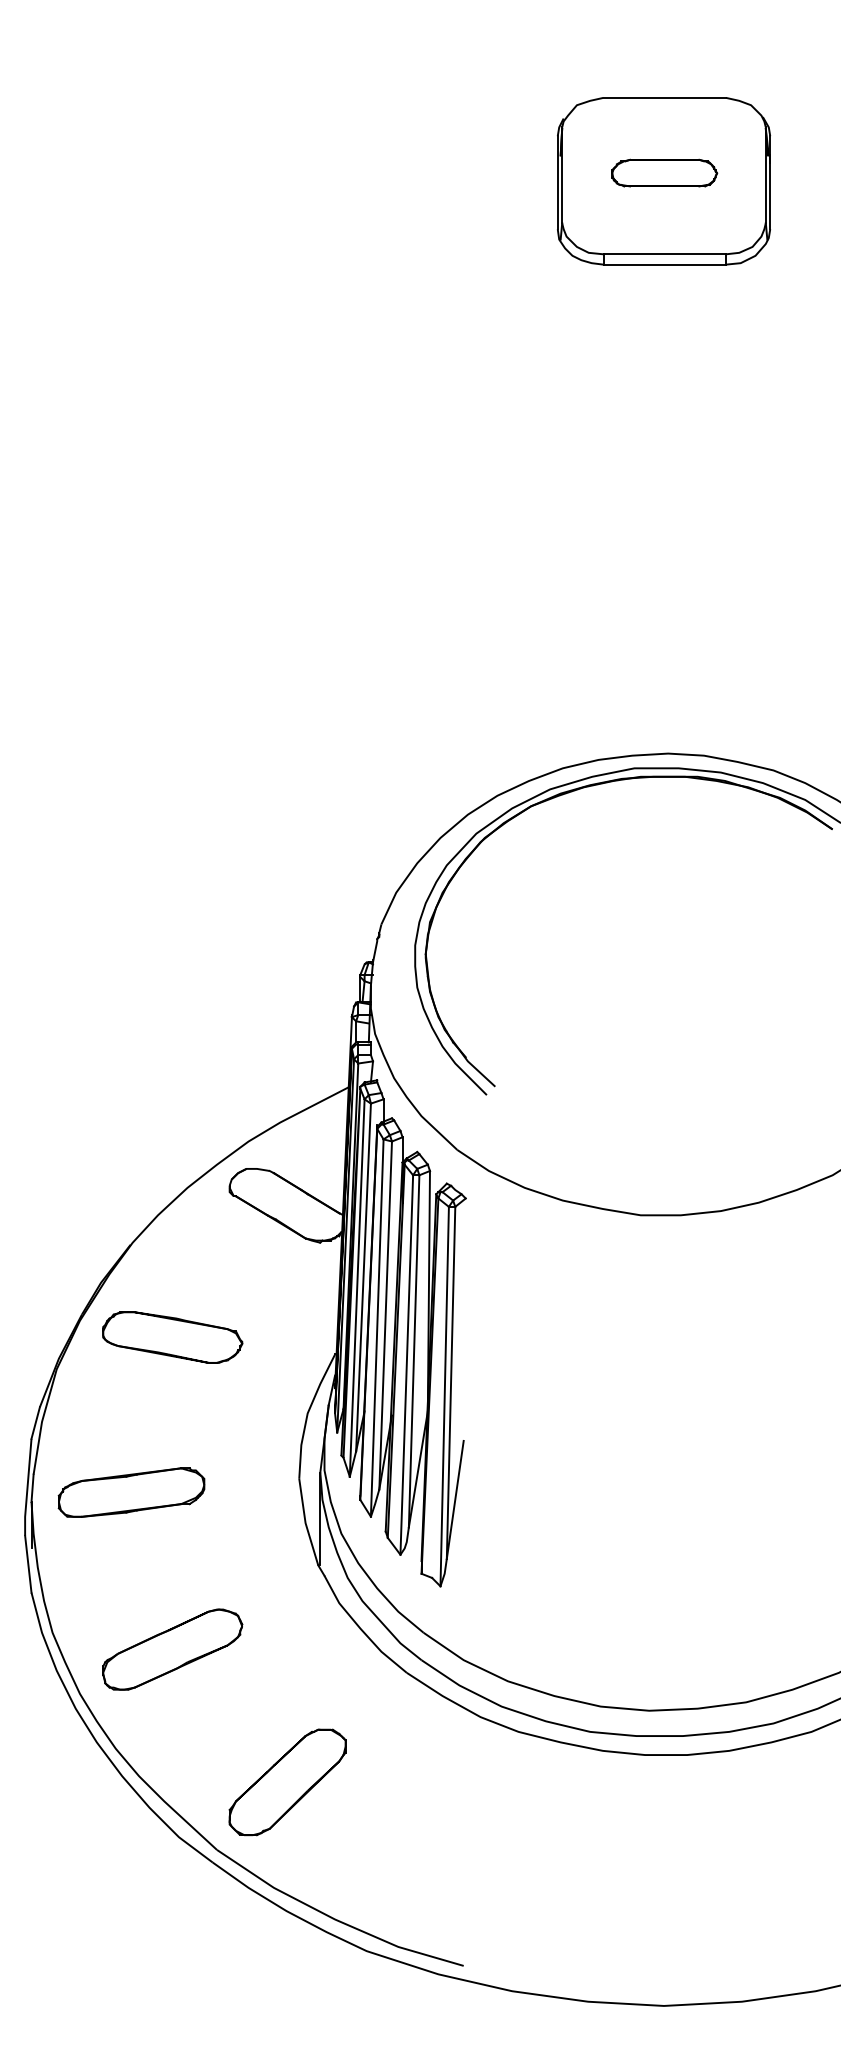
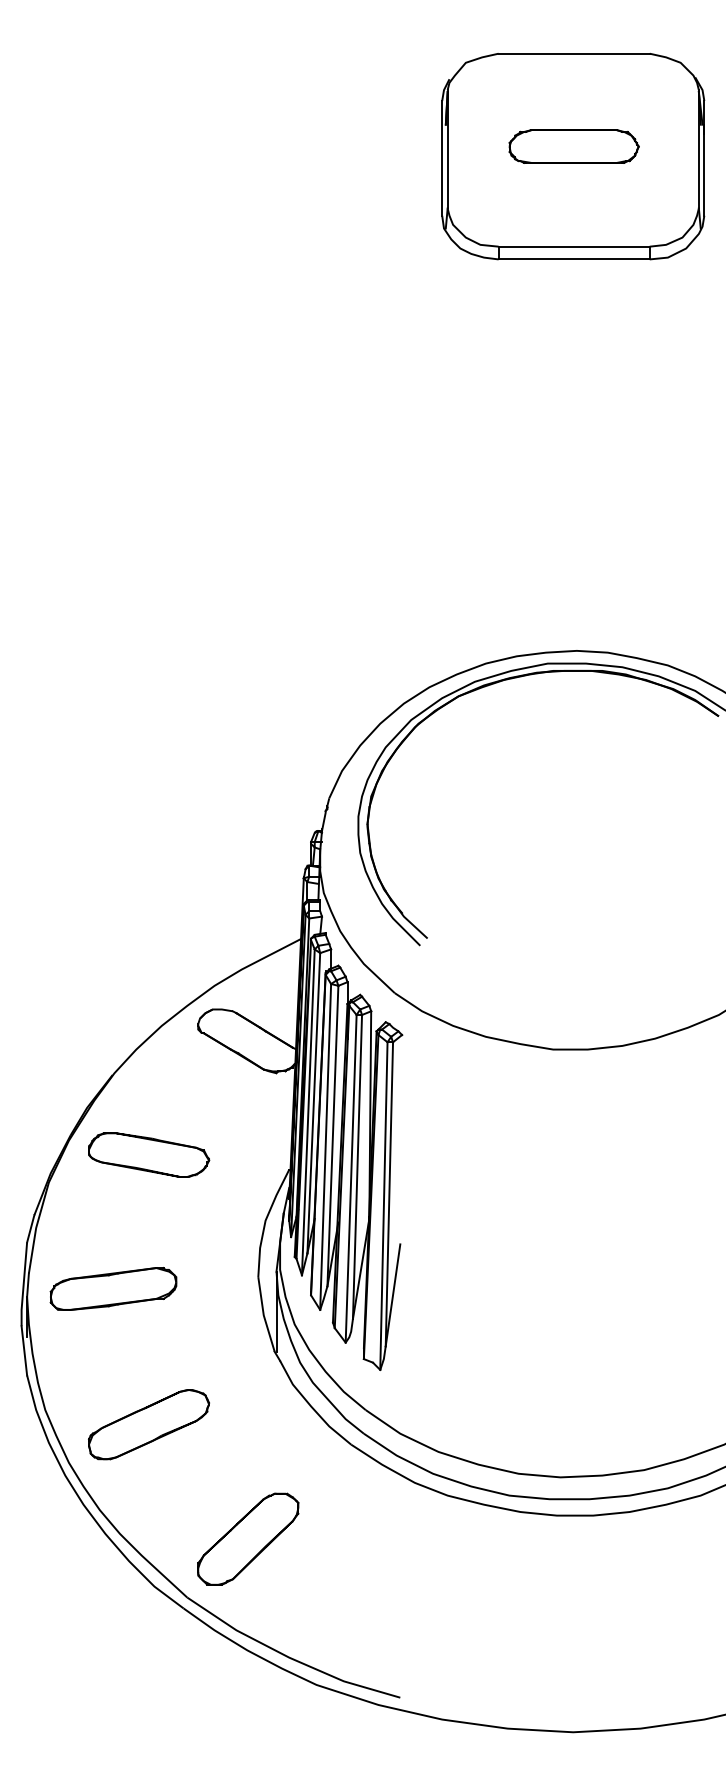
part: (663, 181) -> (572, 156), size x1.43

